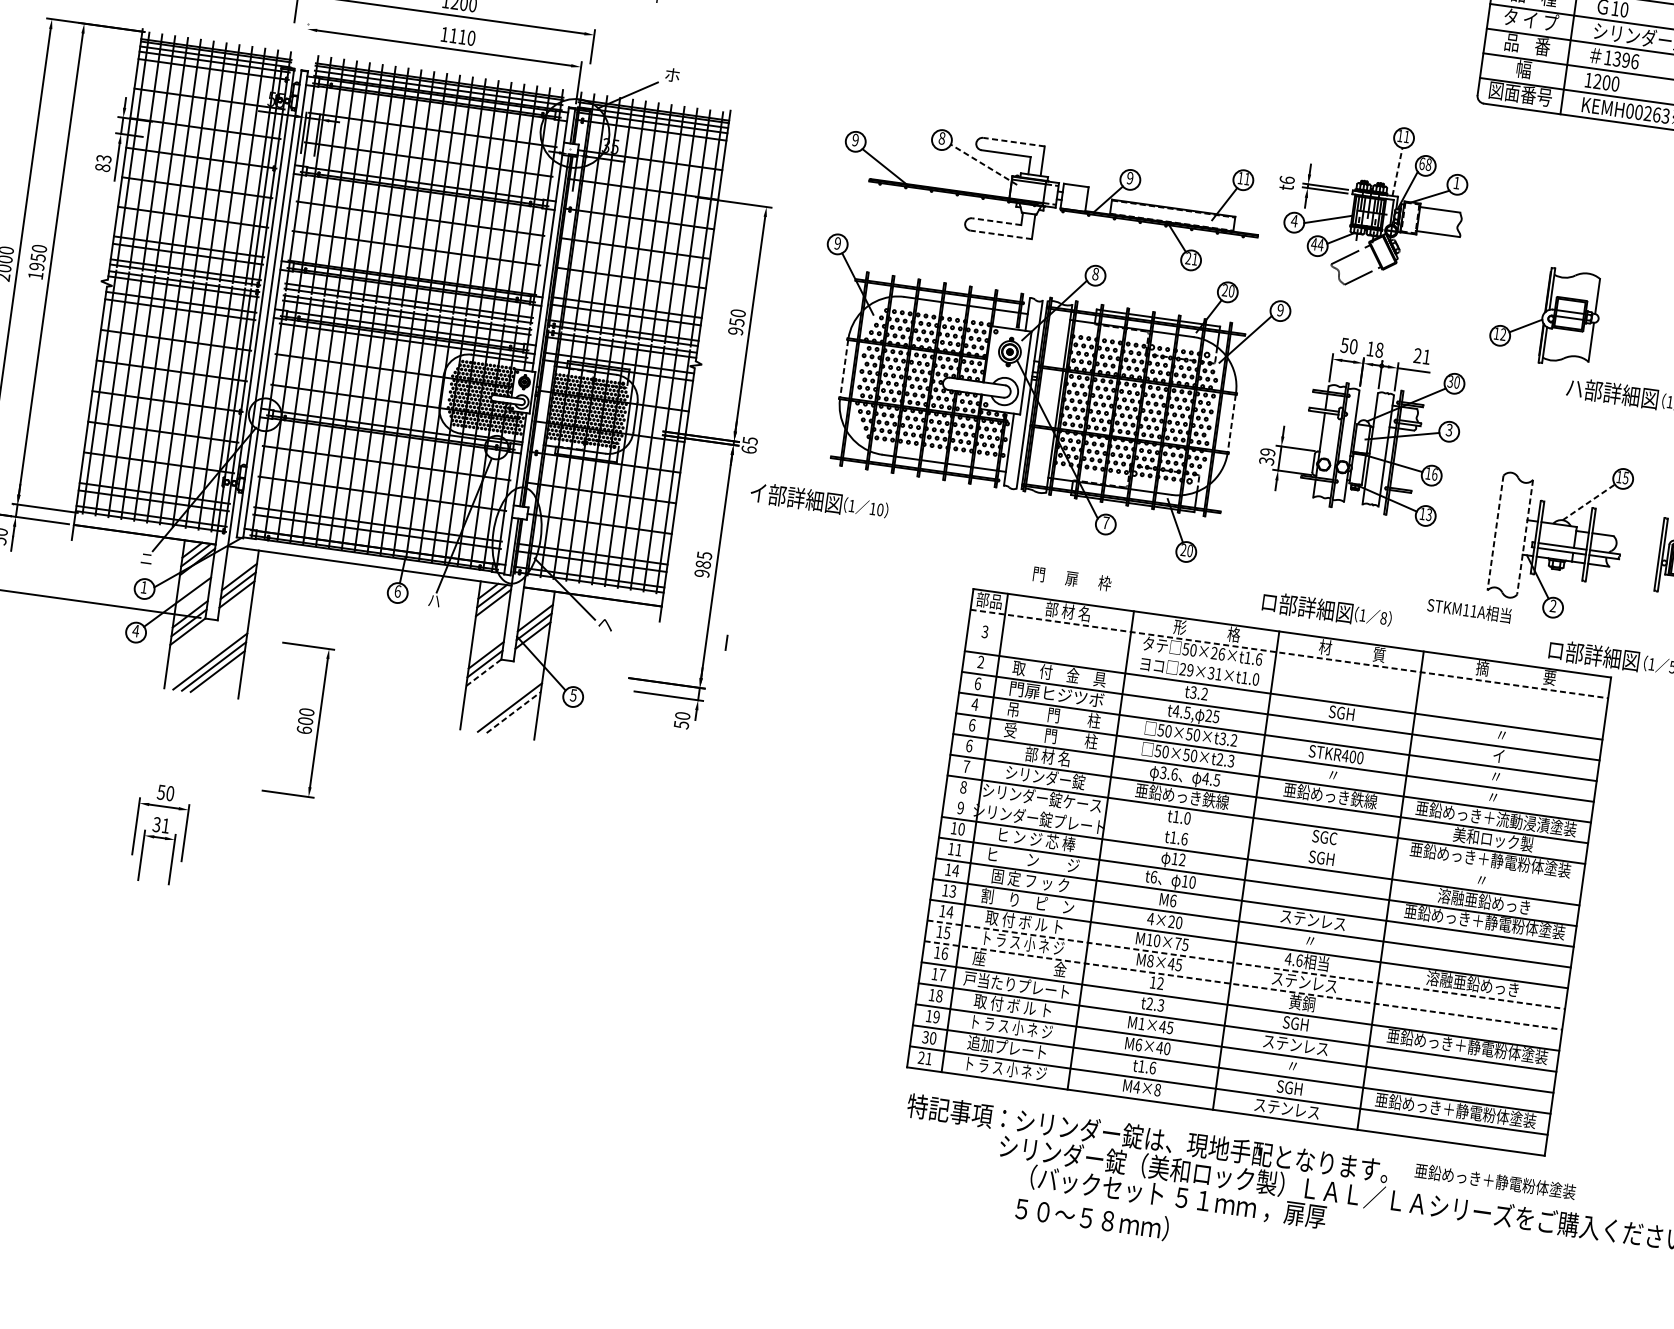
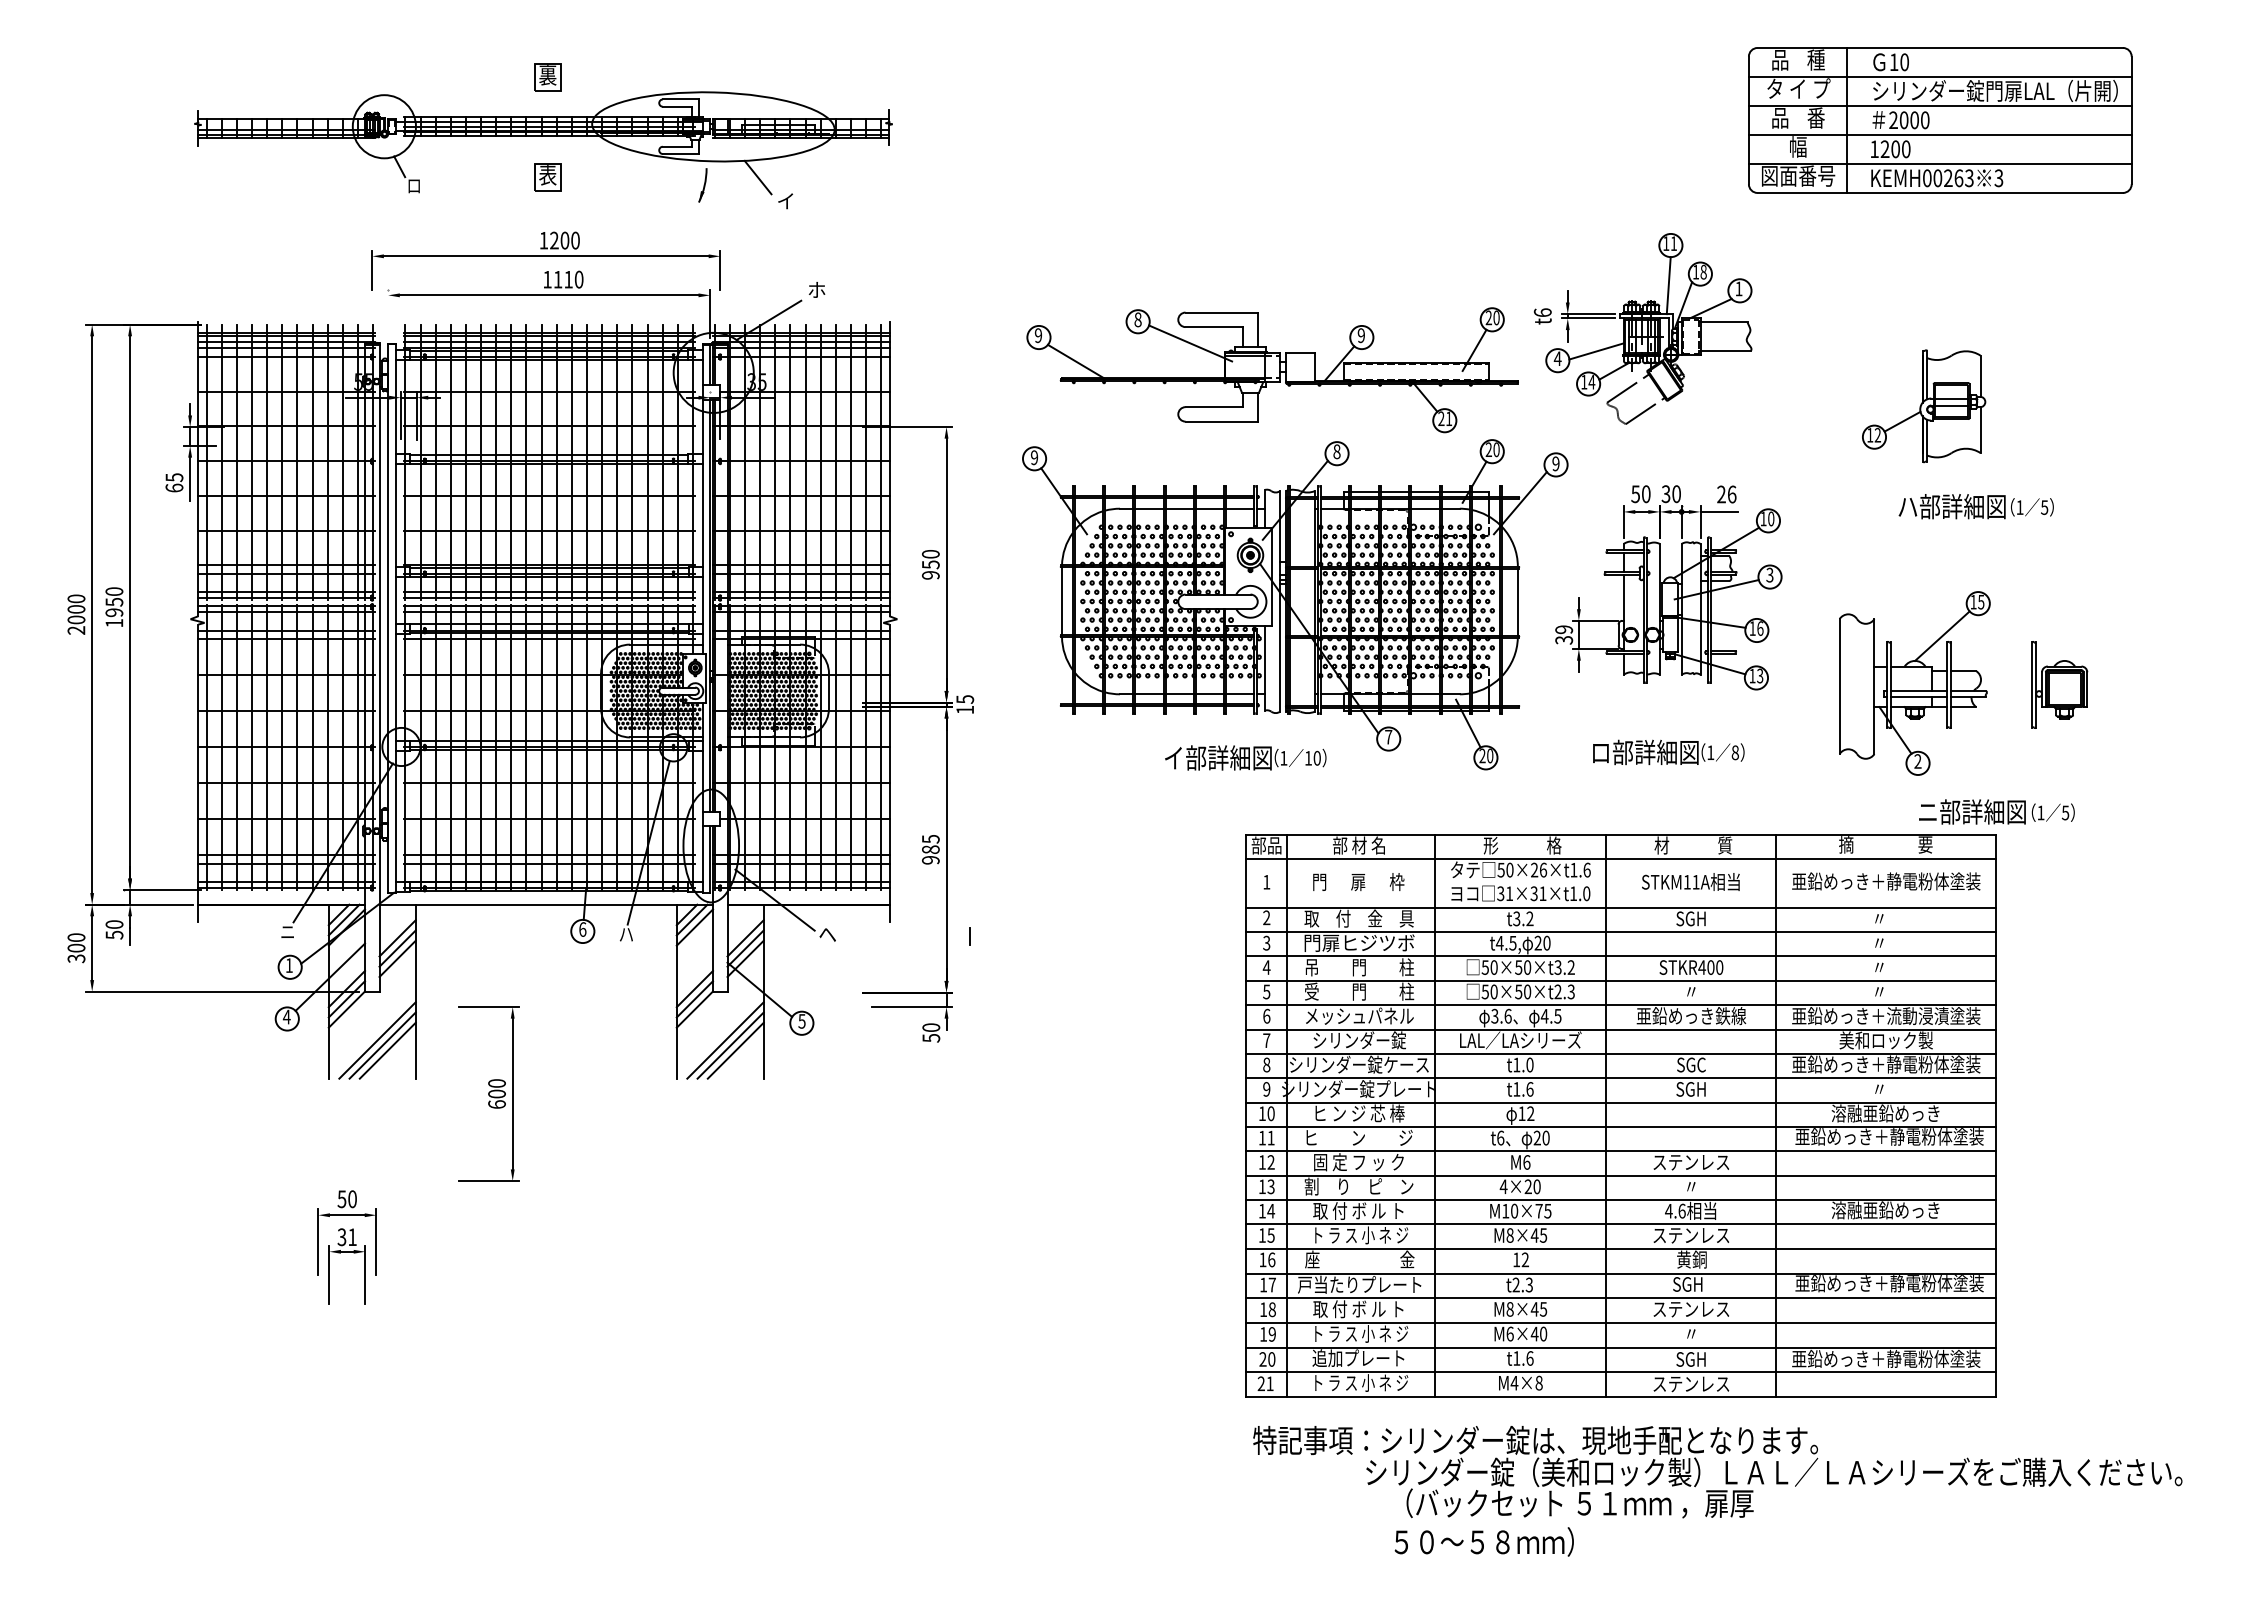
text: (1621, 59) -> (1909, 120), 1396 -> 2000
line: (1013, 142) -> (1221, 312), dashed -> solid
text: (103, 163) -> (174, 482), 83 -> 65
text: (1422, 163) -> (1696, 271), 68 -> 18
line: (983, 164) -> (1190, 343), dashed -> solid
line: (1397, 171) -> (1668, 285), dashed -> solid
text: (1243, 178) -> (1492, 317), 11 -> 20
line: (996, 222) -> (1214, 407), dashed -> solid
line: (1001, 234) -> (1221, 421), dashed -> solid
text: (1313, 244) -> (1583, 382), 44 -> 14
part: (1546, 315) -> (1924, 406), moved
text: (1374, 349) -> (1670, 494), 18 -> 30
text: (1427, 357) -> (1732, 494), 21 -> 26
line: (844, 369) -> (1062, 601), dashed -> solid
text: (1450, 381) -> (1763, 518), 30 -> 10
line: (1231, 423) -> (1517, 602), dashed -> solid
text: (749, 449) -> (965, 709), 65 -> 15
text: (819, 500) -> (1245, 757), moved
line: (1588, 502) -> (1942, 636), dashed -> solid
line: (1495, 533) -> (1839, 687), dashed -> solid
line: (1525, 538) -> (1874, 687), dashed -> solid
text: (1072, 579) -> (1358, 882), moved
text: (1326, 610) -> (1668, 752), moved
text: (1469, 610) -> (1690, 881), moved
text: (985, 631) -> (1266, 881), 3 -> 1
text: (1555, 650) -> (1927, 812), ロ部詳細図 -> ニ部詳細図
line: (1289, 654) -> (1621, 859), dashed -> solid
text: (1186, 669) -> (1505, 893), 29×31×t1.0 -> 31×31×t1.0
line: (483, 672) -> (694, 1009), dashed -> solid
text: (977, 683) -> (1266, 942), 6 -> 3
line: (506, 702) -> (725, 1040), added
line: (513, 712) -> (735, 1050), dashed -> solid
text: (1215, 716) -> (1546, 942), 25 -> 20
text: (972, 724) -> (1266, 991), 6 -> 5
text: (1498, 756) -> (1878, 943), イ -> 〃
text: (1048, 757) -> (1359, 1016), 部 材 名 -> メッシュパネル
text: (1182, 796) -> (1520, 1040), 亜鉛めっき鉄線 -> LAL／LAシリーズ
line: (1263, 840) -> (1621, 1078), added
text: (955, 870) -> (1270, 1162), 14 -> 12
text: (1184, 880) -> (1536, 1137), 10 -> 20
line: (1246, 964) -> (1621, 1224), dashed -> solid
line: (1243, 985) -> (1621, 1248), dashed -> solid
text: (1141, 1023) -> (1509, 1309), M1×45 -> M8×45
text: (925, 1037) -> (1262, 1359), 30 -> 20
text: (1495, 1181) -> (1886, 881), moved

